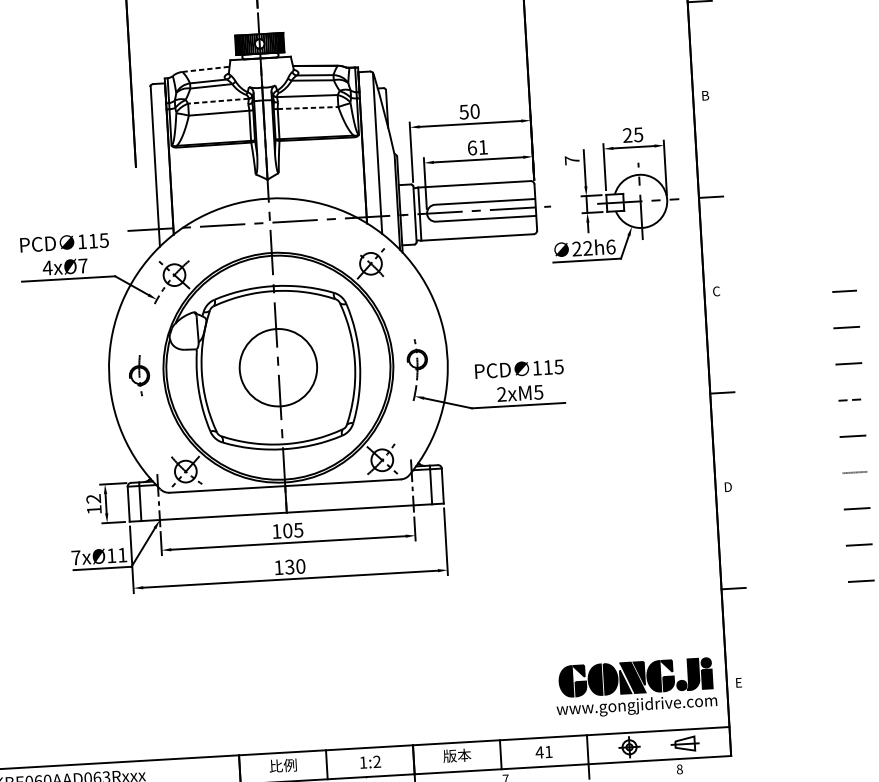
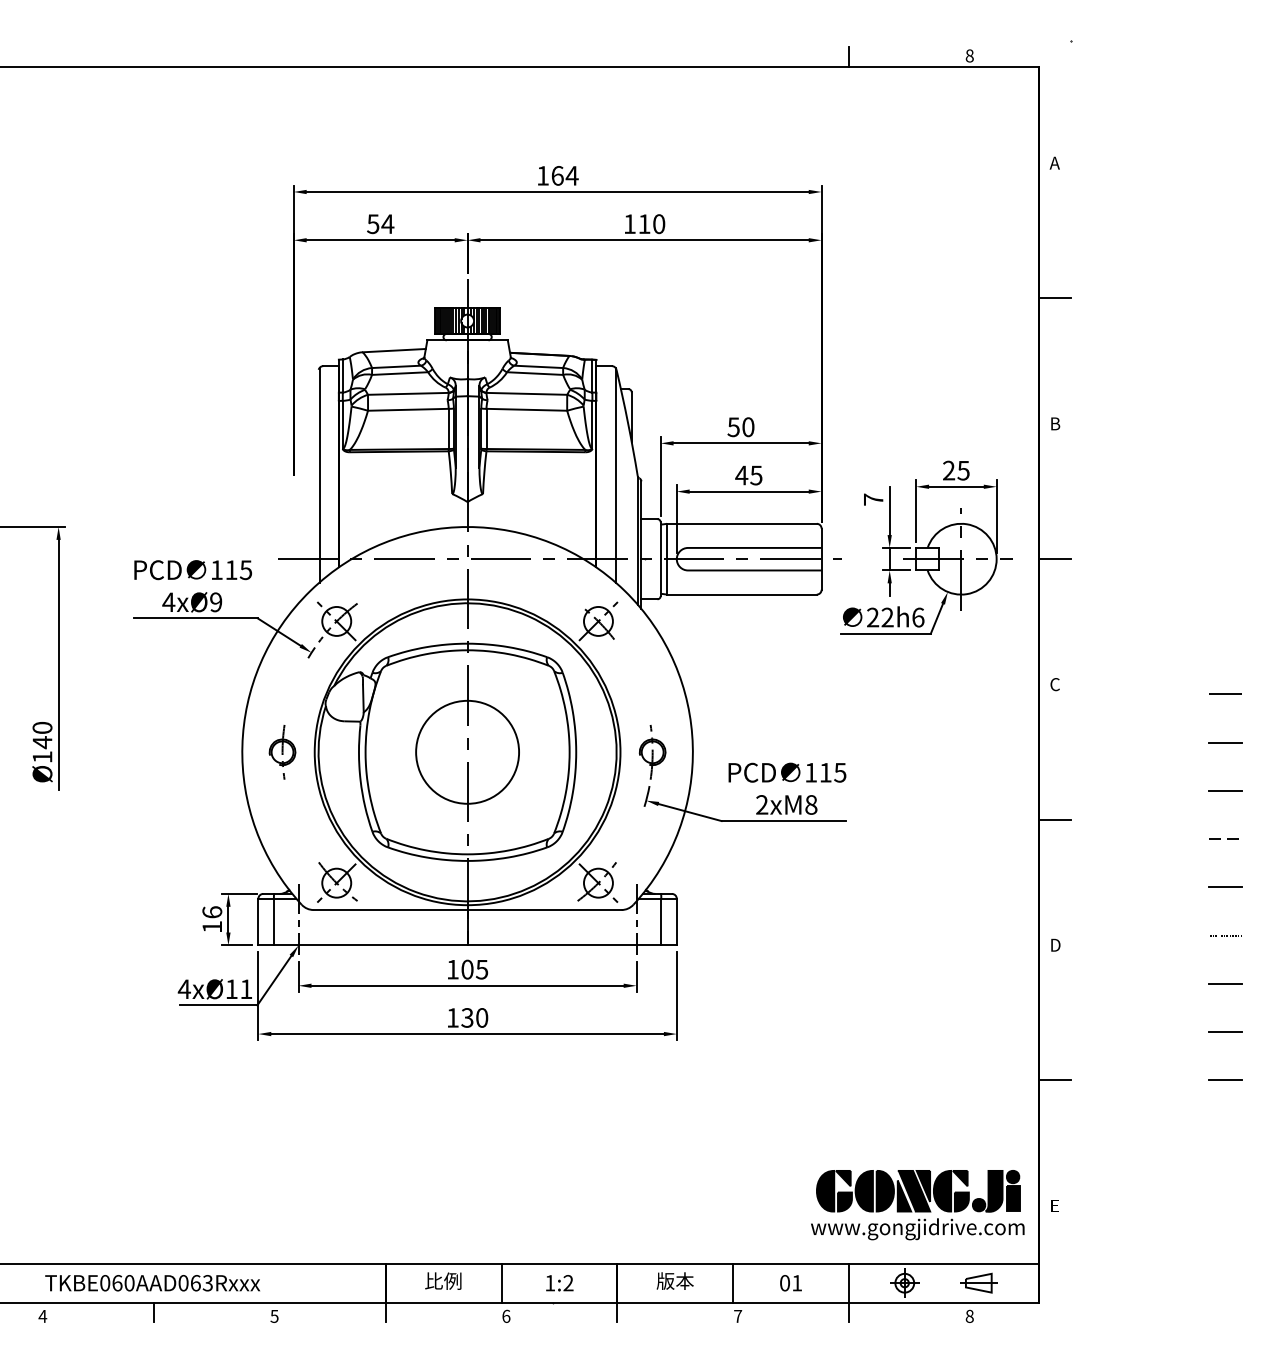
line: (206, 69) -> (394, 350), dashed -> solid
line: (217, 100) -> (407, 393), dashed -> solid
line: (308, 107) -> (527, 409), dashed -> solid
text: (477, 147) -> (748, 475), 61 -> 45
text: (83, 266) -> (216, 602), 4xØ7 -> 4xØ9
text: (538, 392) -> (811, 804), 2xM5 -> 2xM8
text: (93, 499) -> (212, 912), 12 -> 16
text: (75, 557) -> (183, 988), 7xØ11 -> 4xØ11
text: (539, 752) -> (784, 1283), 41 -> 01

